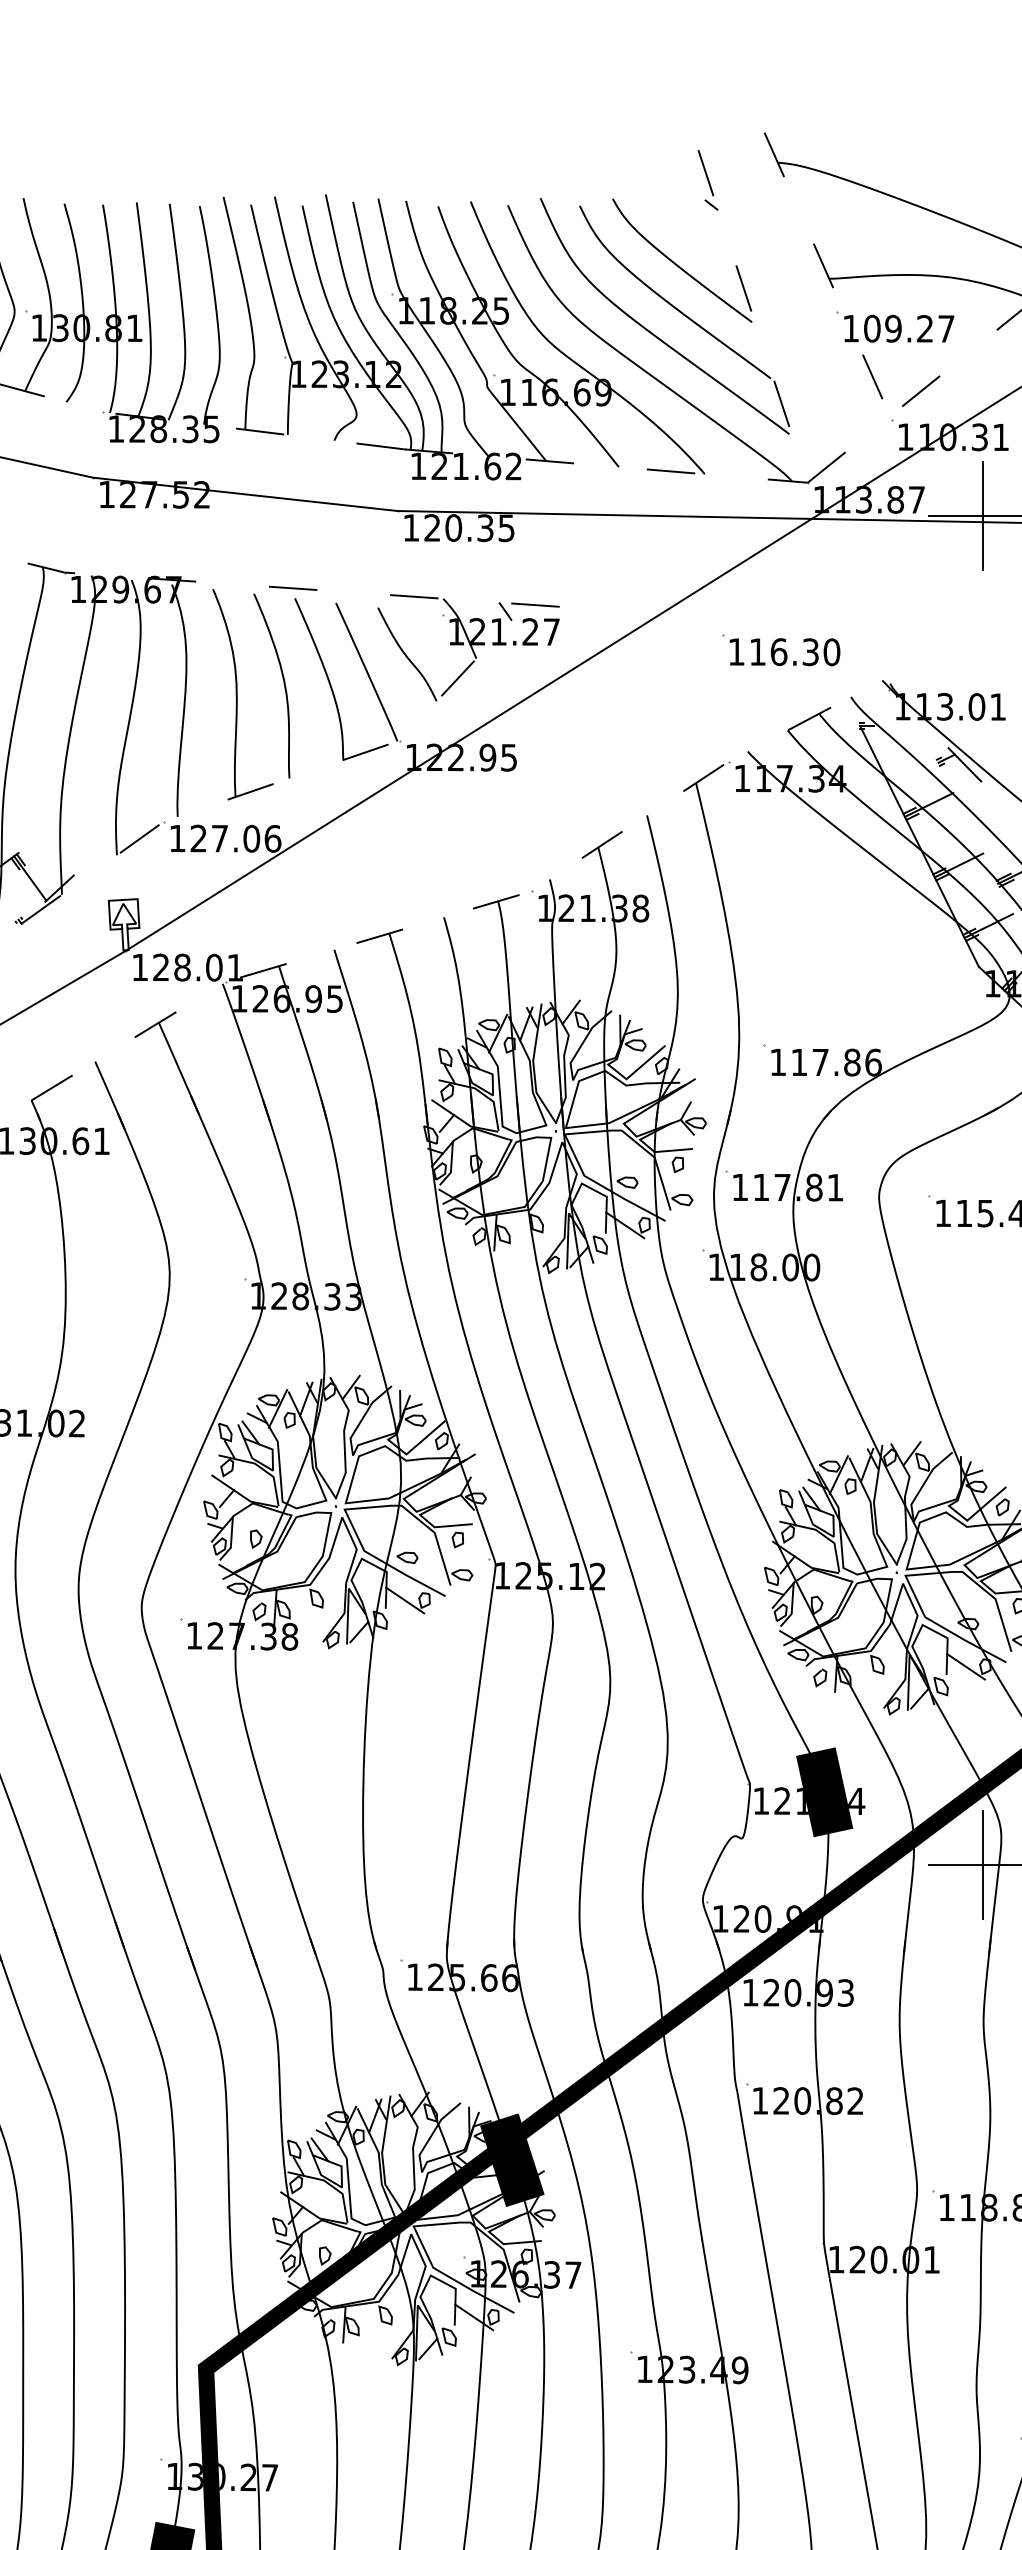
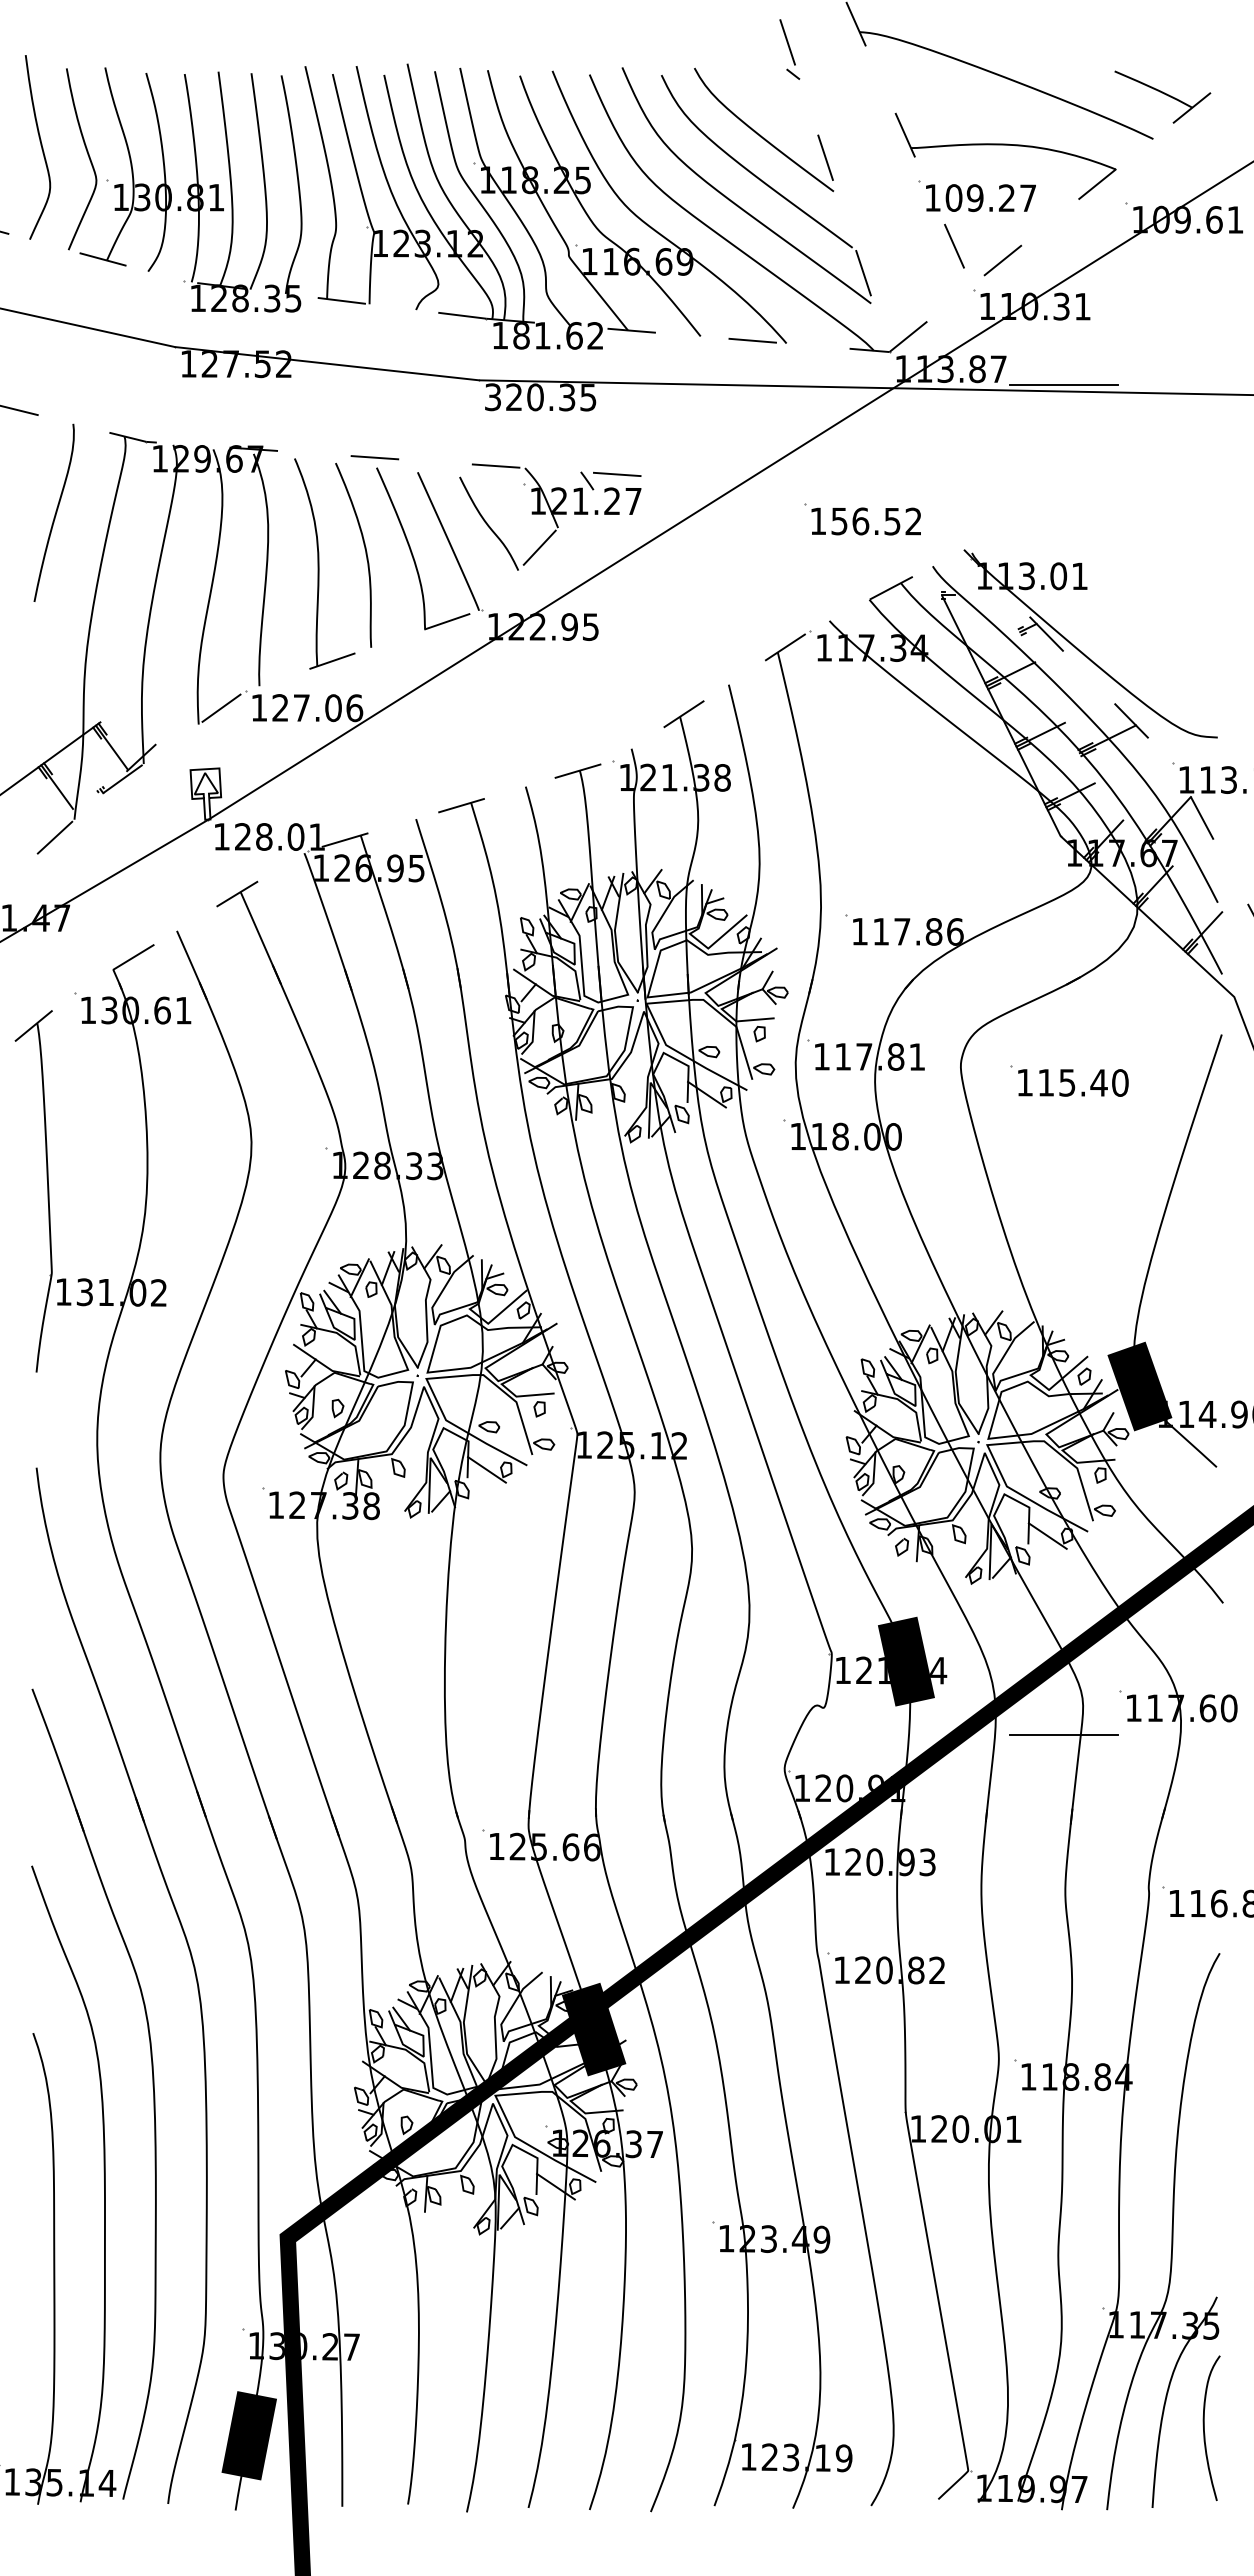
text: (439, 466) -> (521, 335), 121.62 -> 181.62
line: (982, 516) -> (1064, 385), removed
text: (410, 528) -> (492, 397), 120.35 -> 320.35
text: (794, 652) -> (876, 521), 116.30 -> 156.52
line: (982, 1865) -> (1064, 1734), removed

